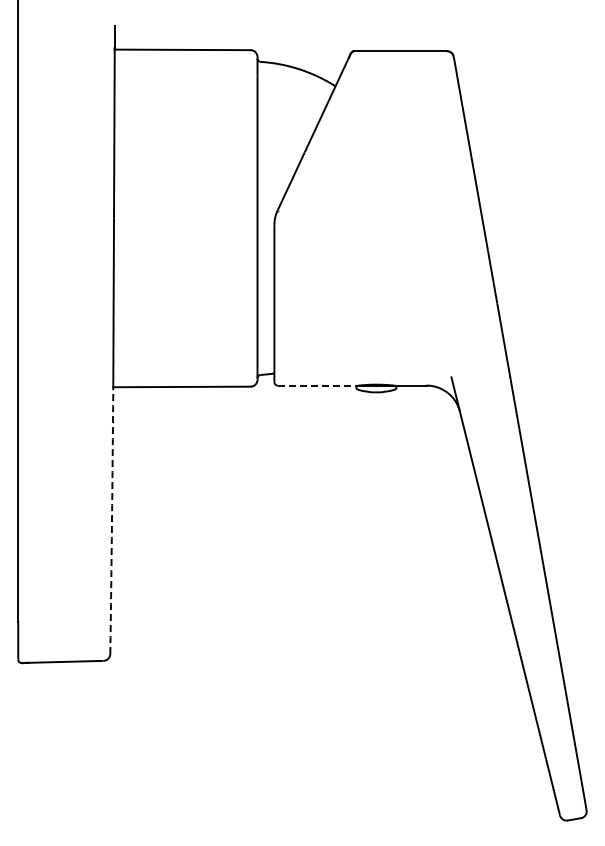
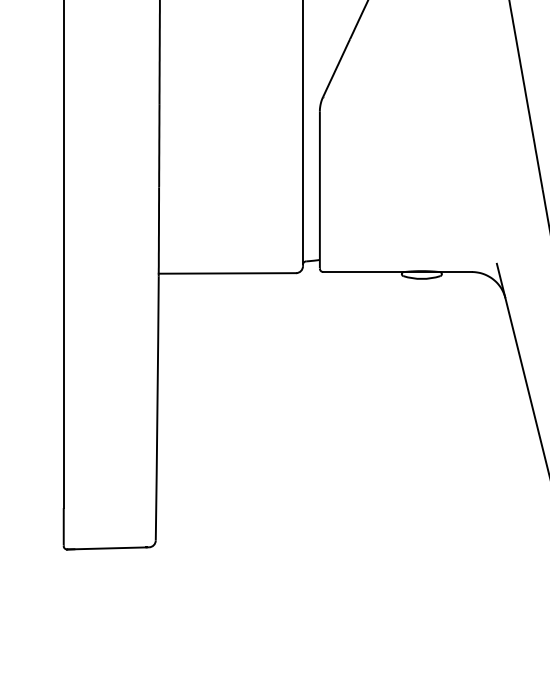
line: (318, 385) -> (363, 271), dashed -> solid
arc: (112, 522) -> (157, 408), dashed -> solid

